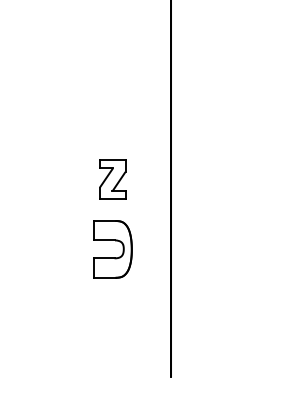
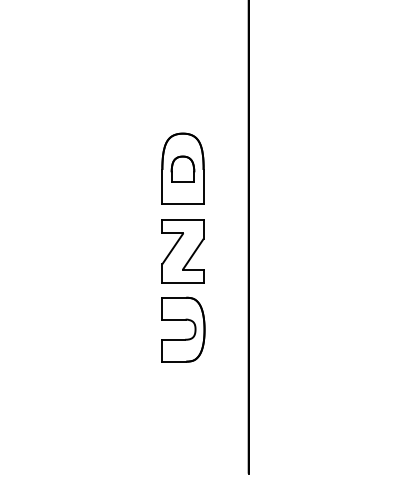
part: (112, 106) -> (182, 168), added
part: (112, 179) -> (182, 251), size x1.43

